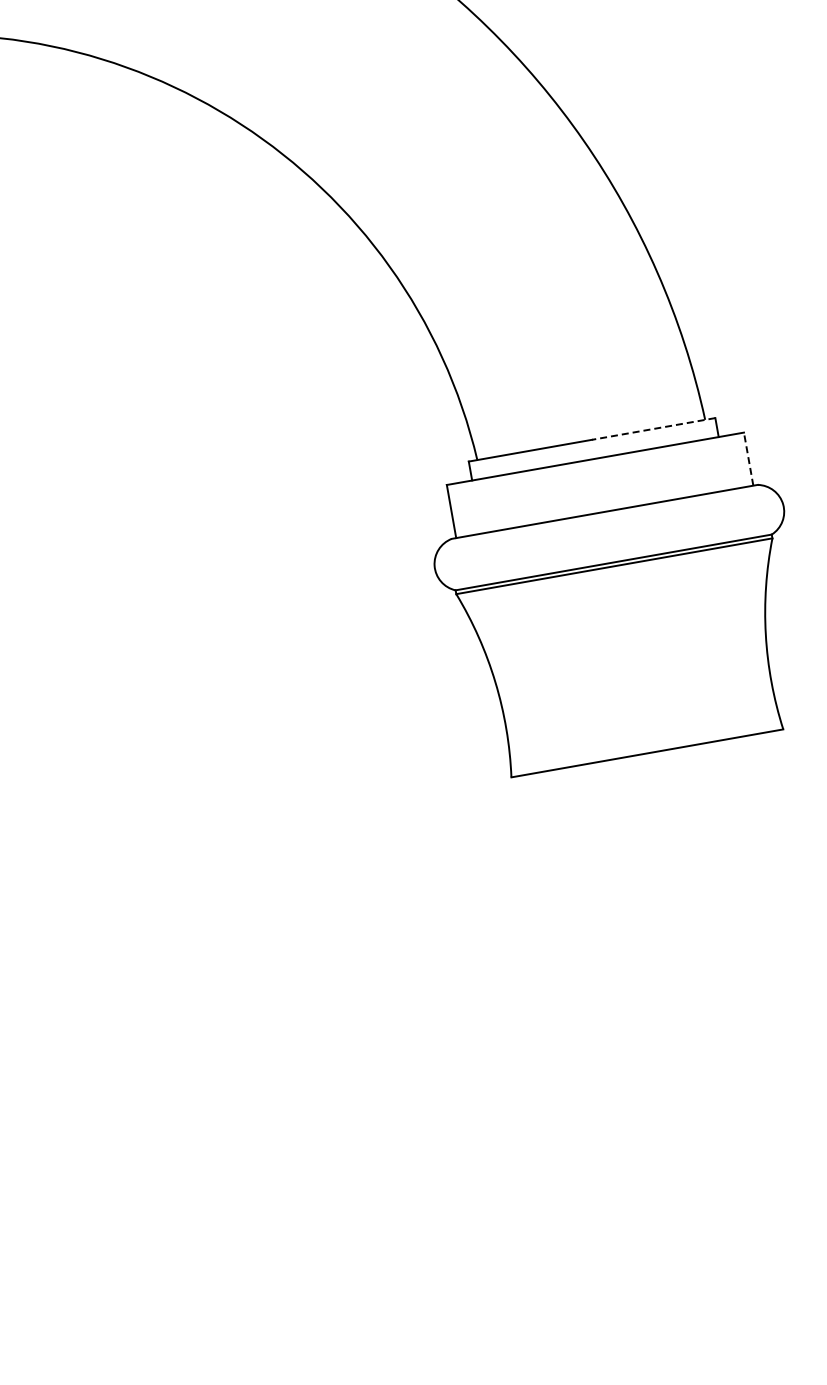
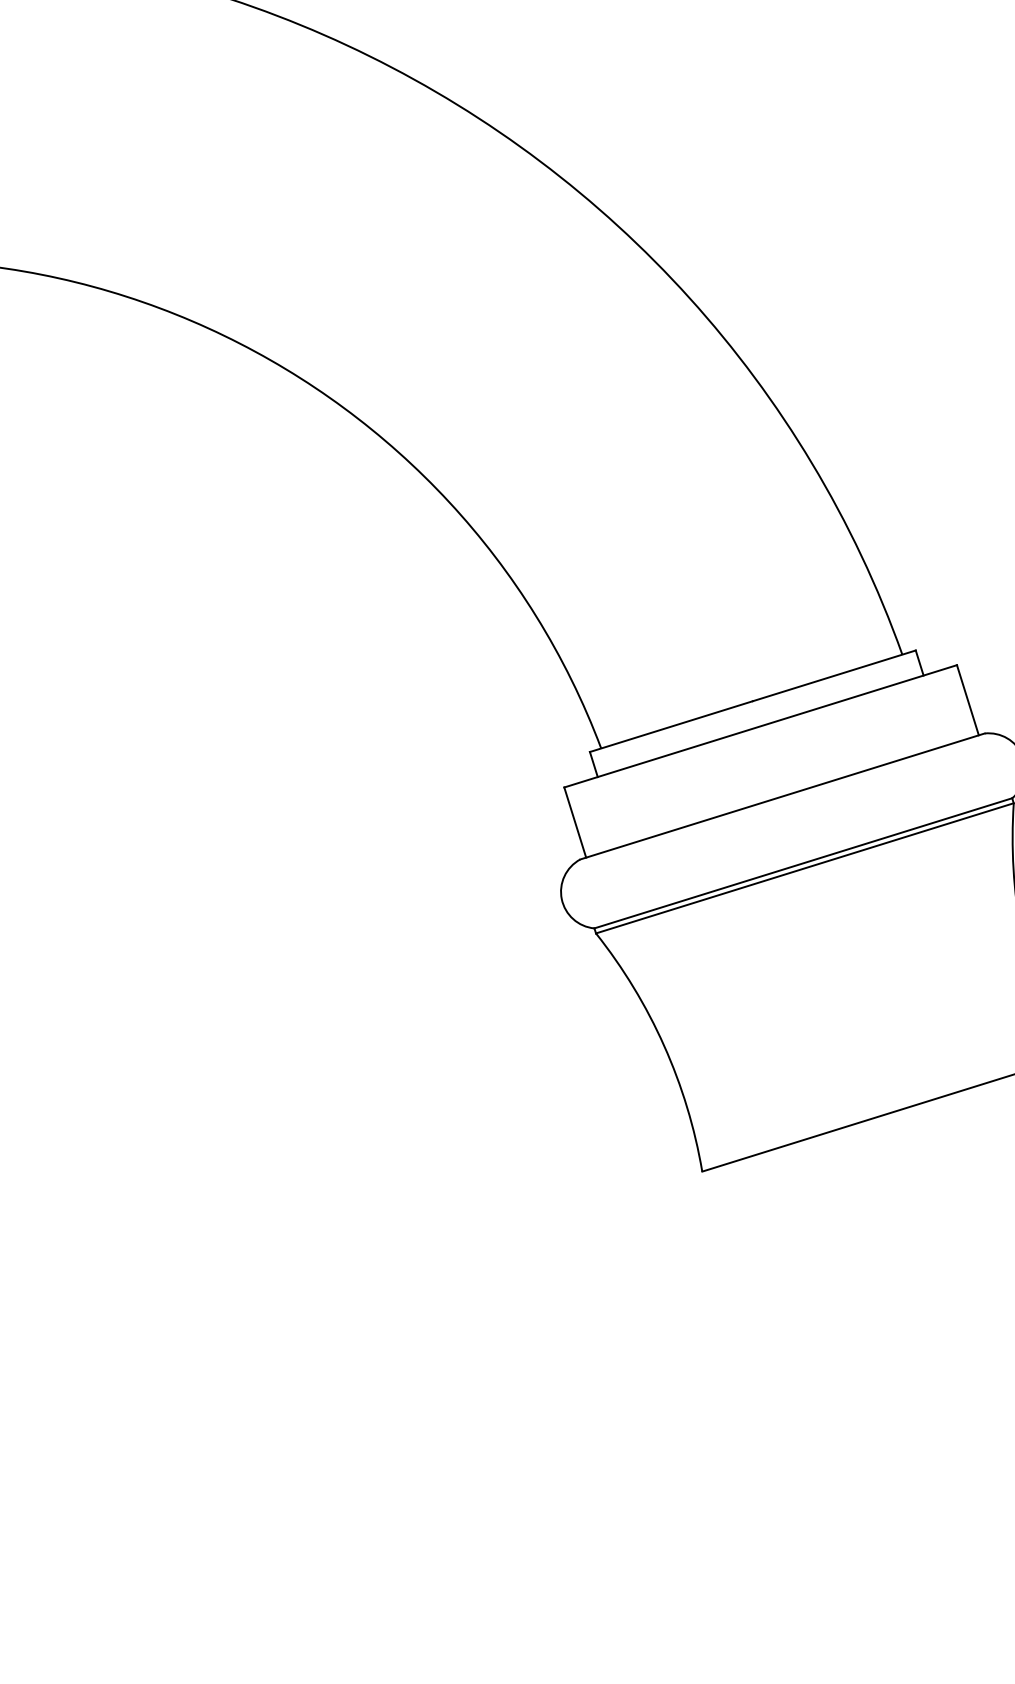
line: (653, 428) -> (833, 675), dashed -> solid
line: (748, 459) -> (967, 700), dashed -> solid

